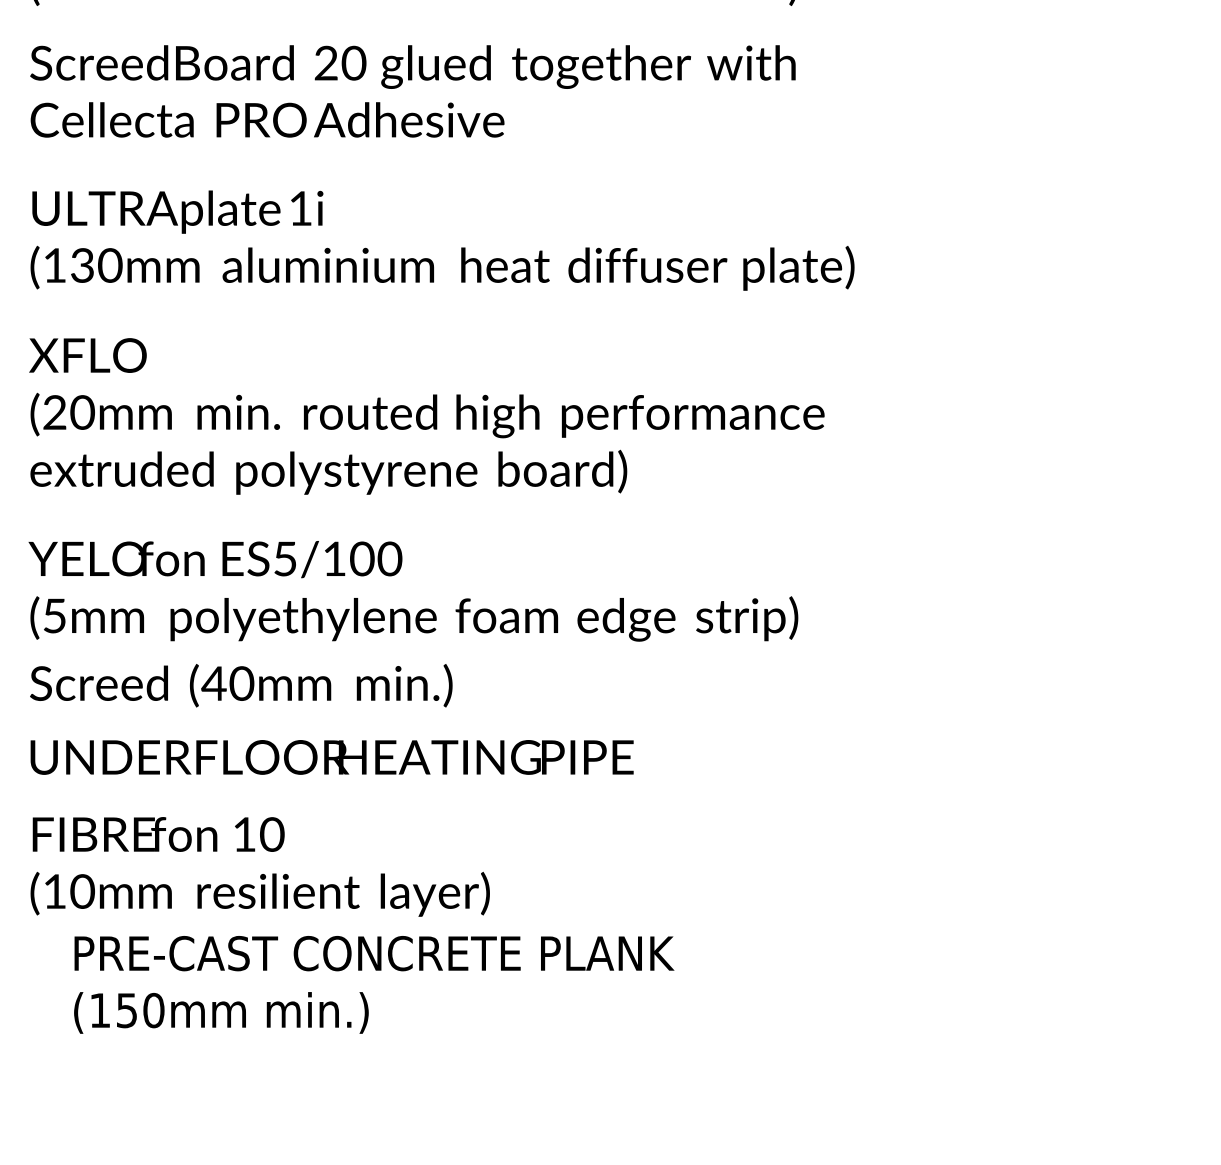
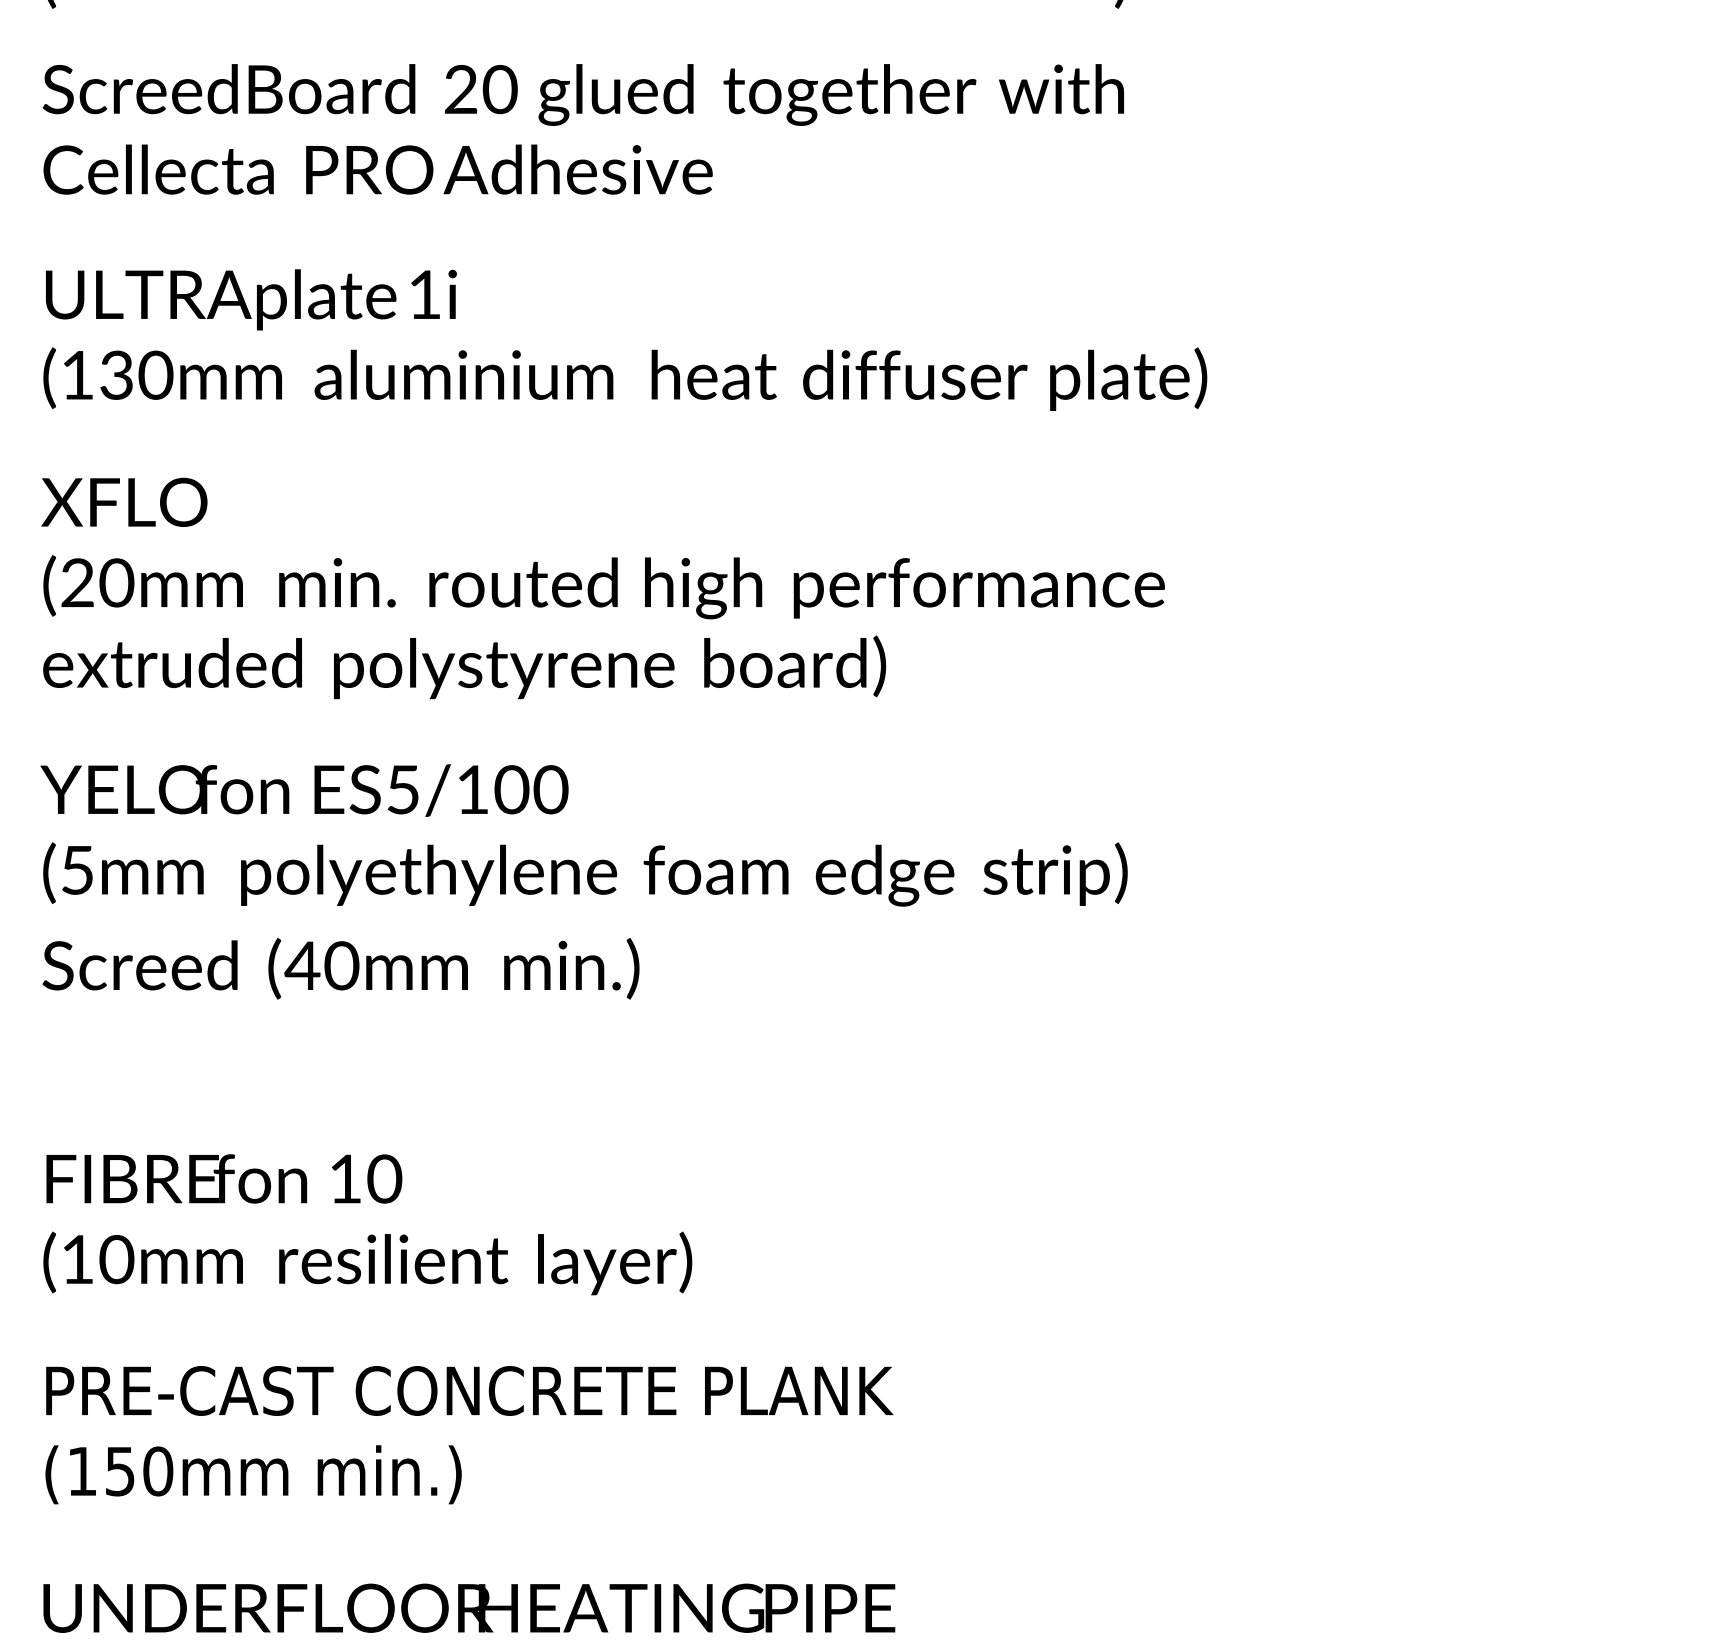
text: (331, 757) -> (468, 1608), moved
text: (374, 984) -> (469, 1434), moved

